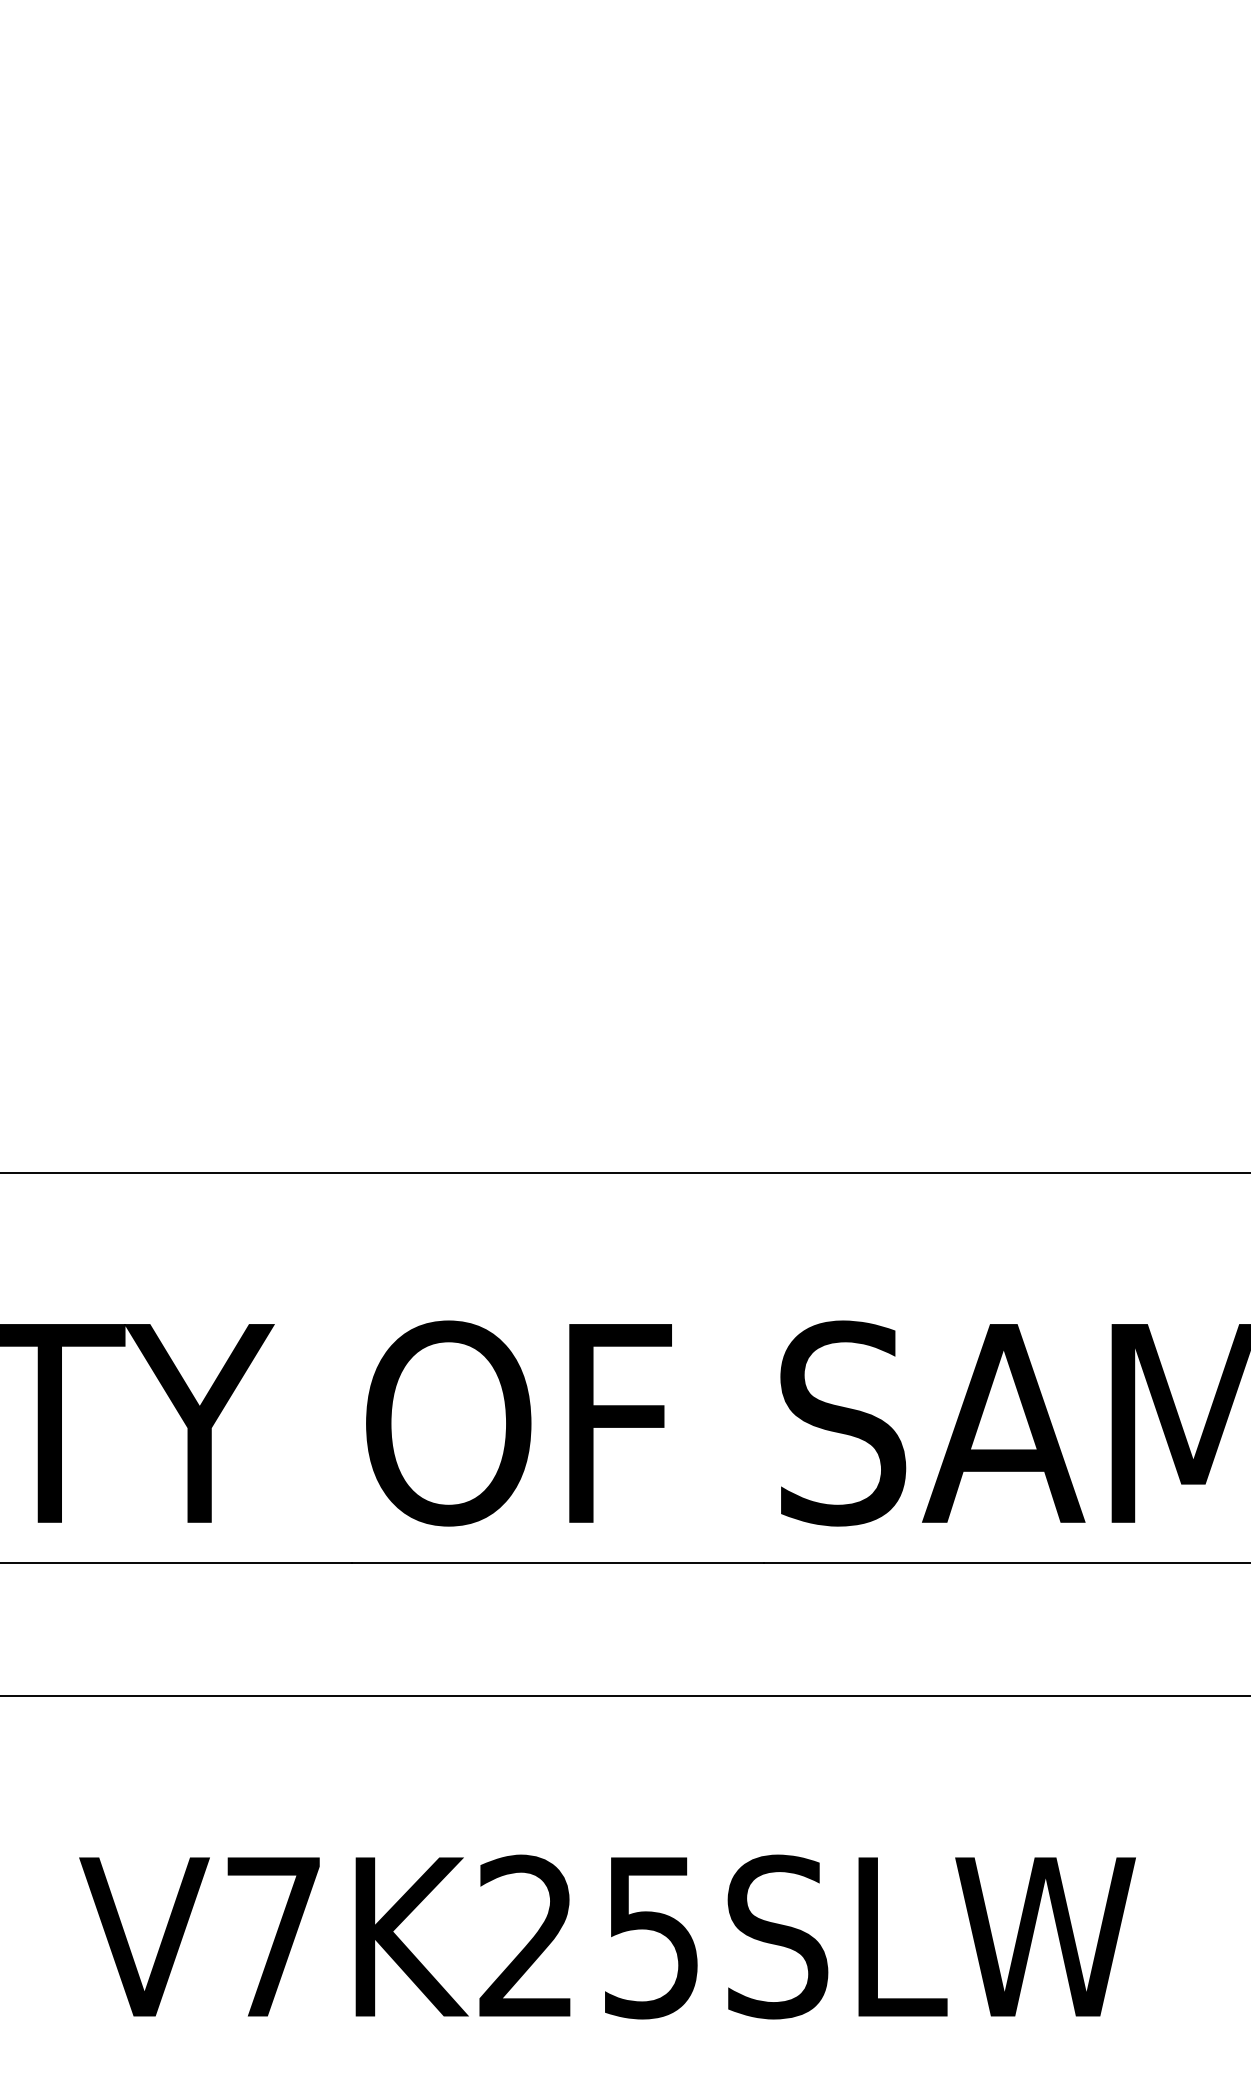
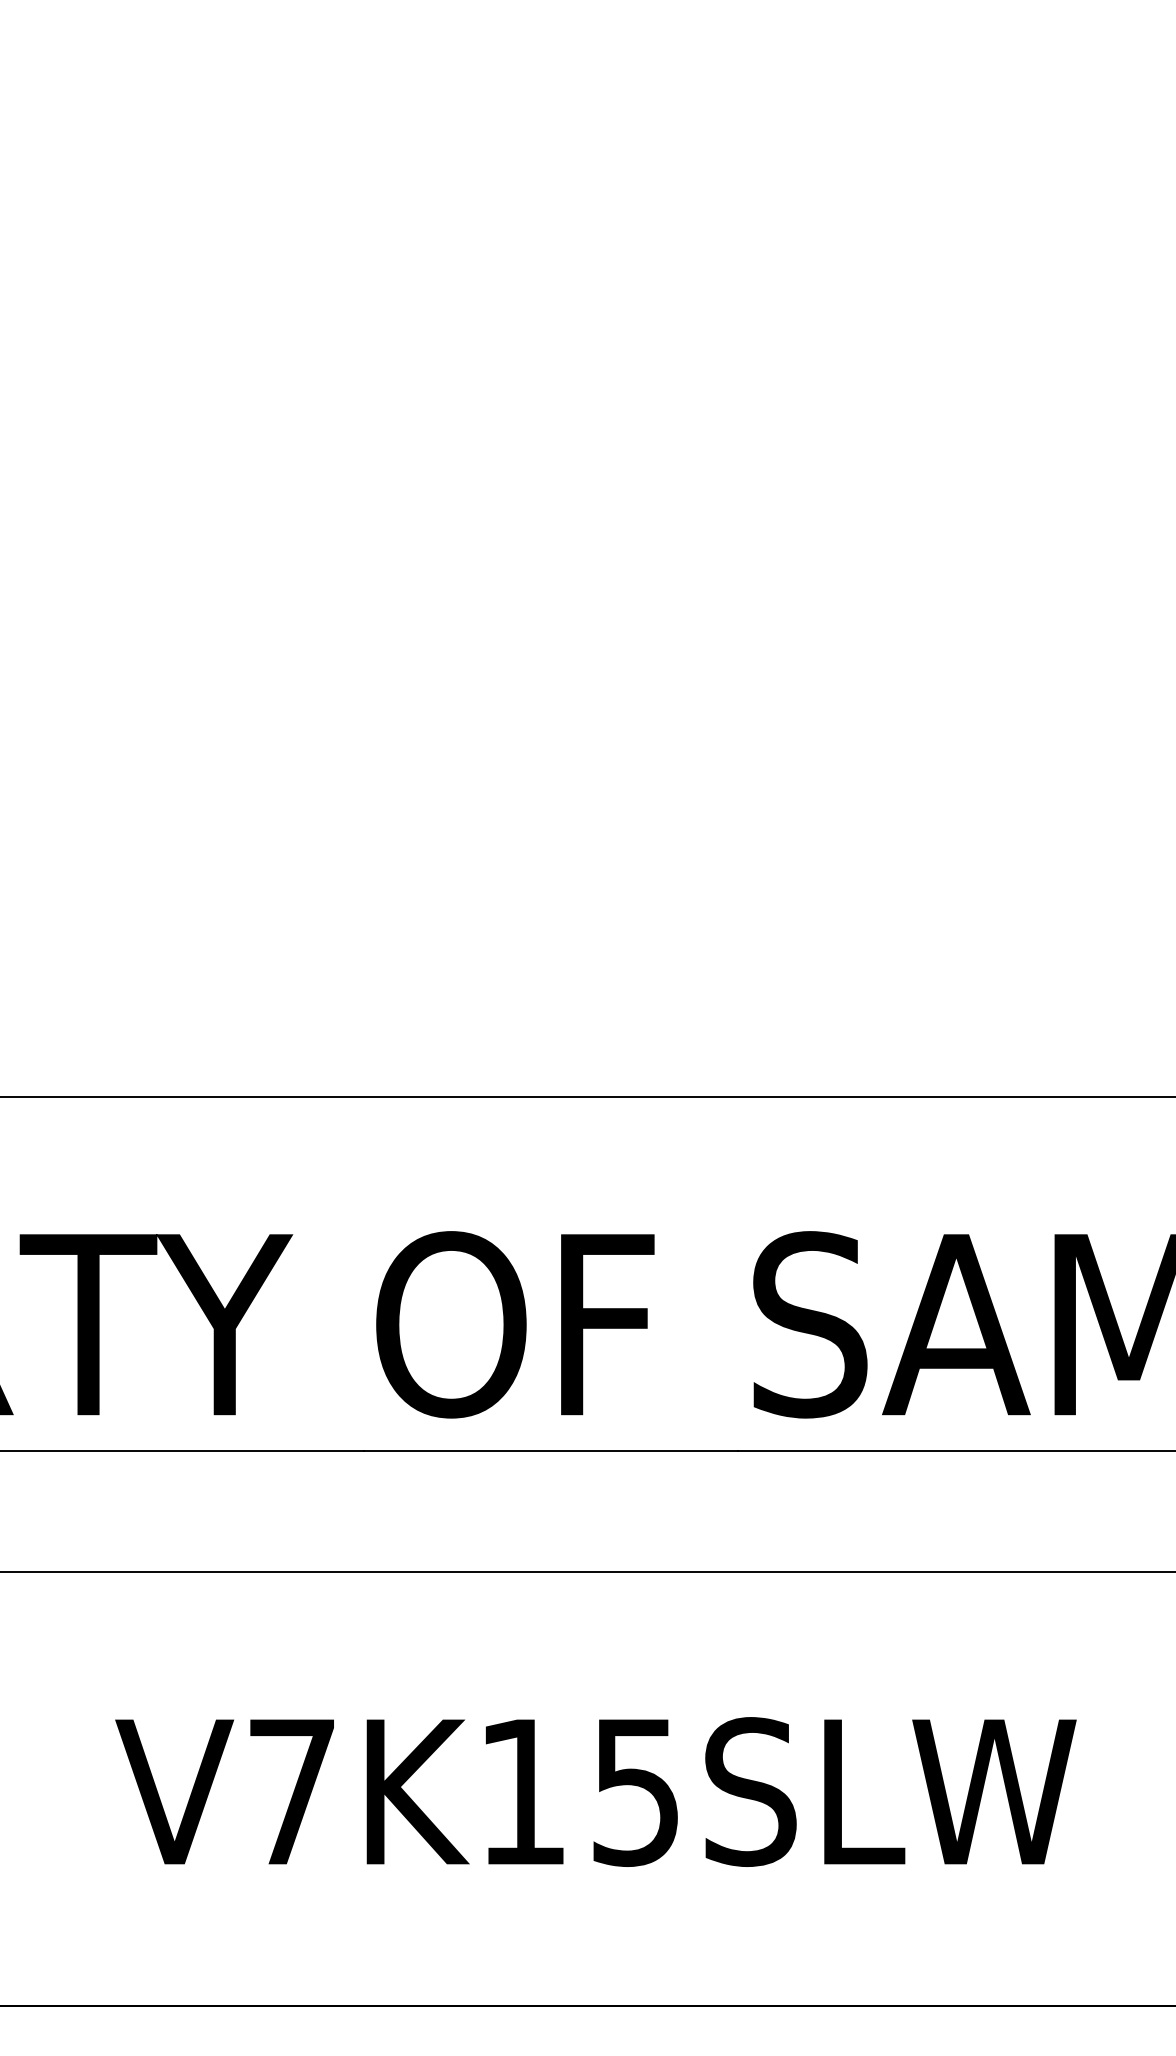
text: (525, 1935) -> (521, 1790), V7K25SLW -> V7K15SLW

